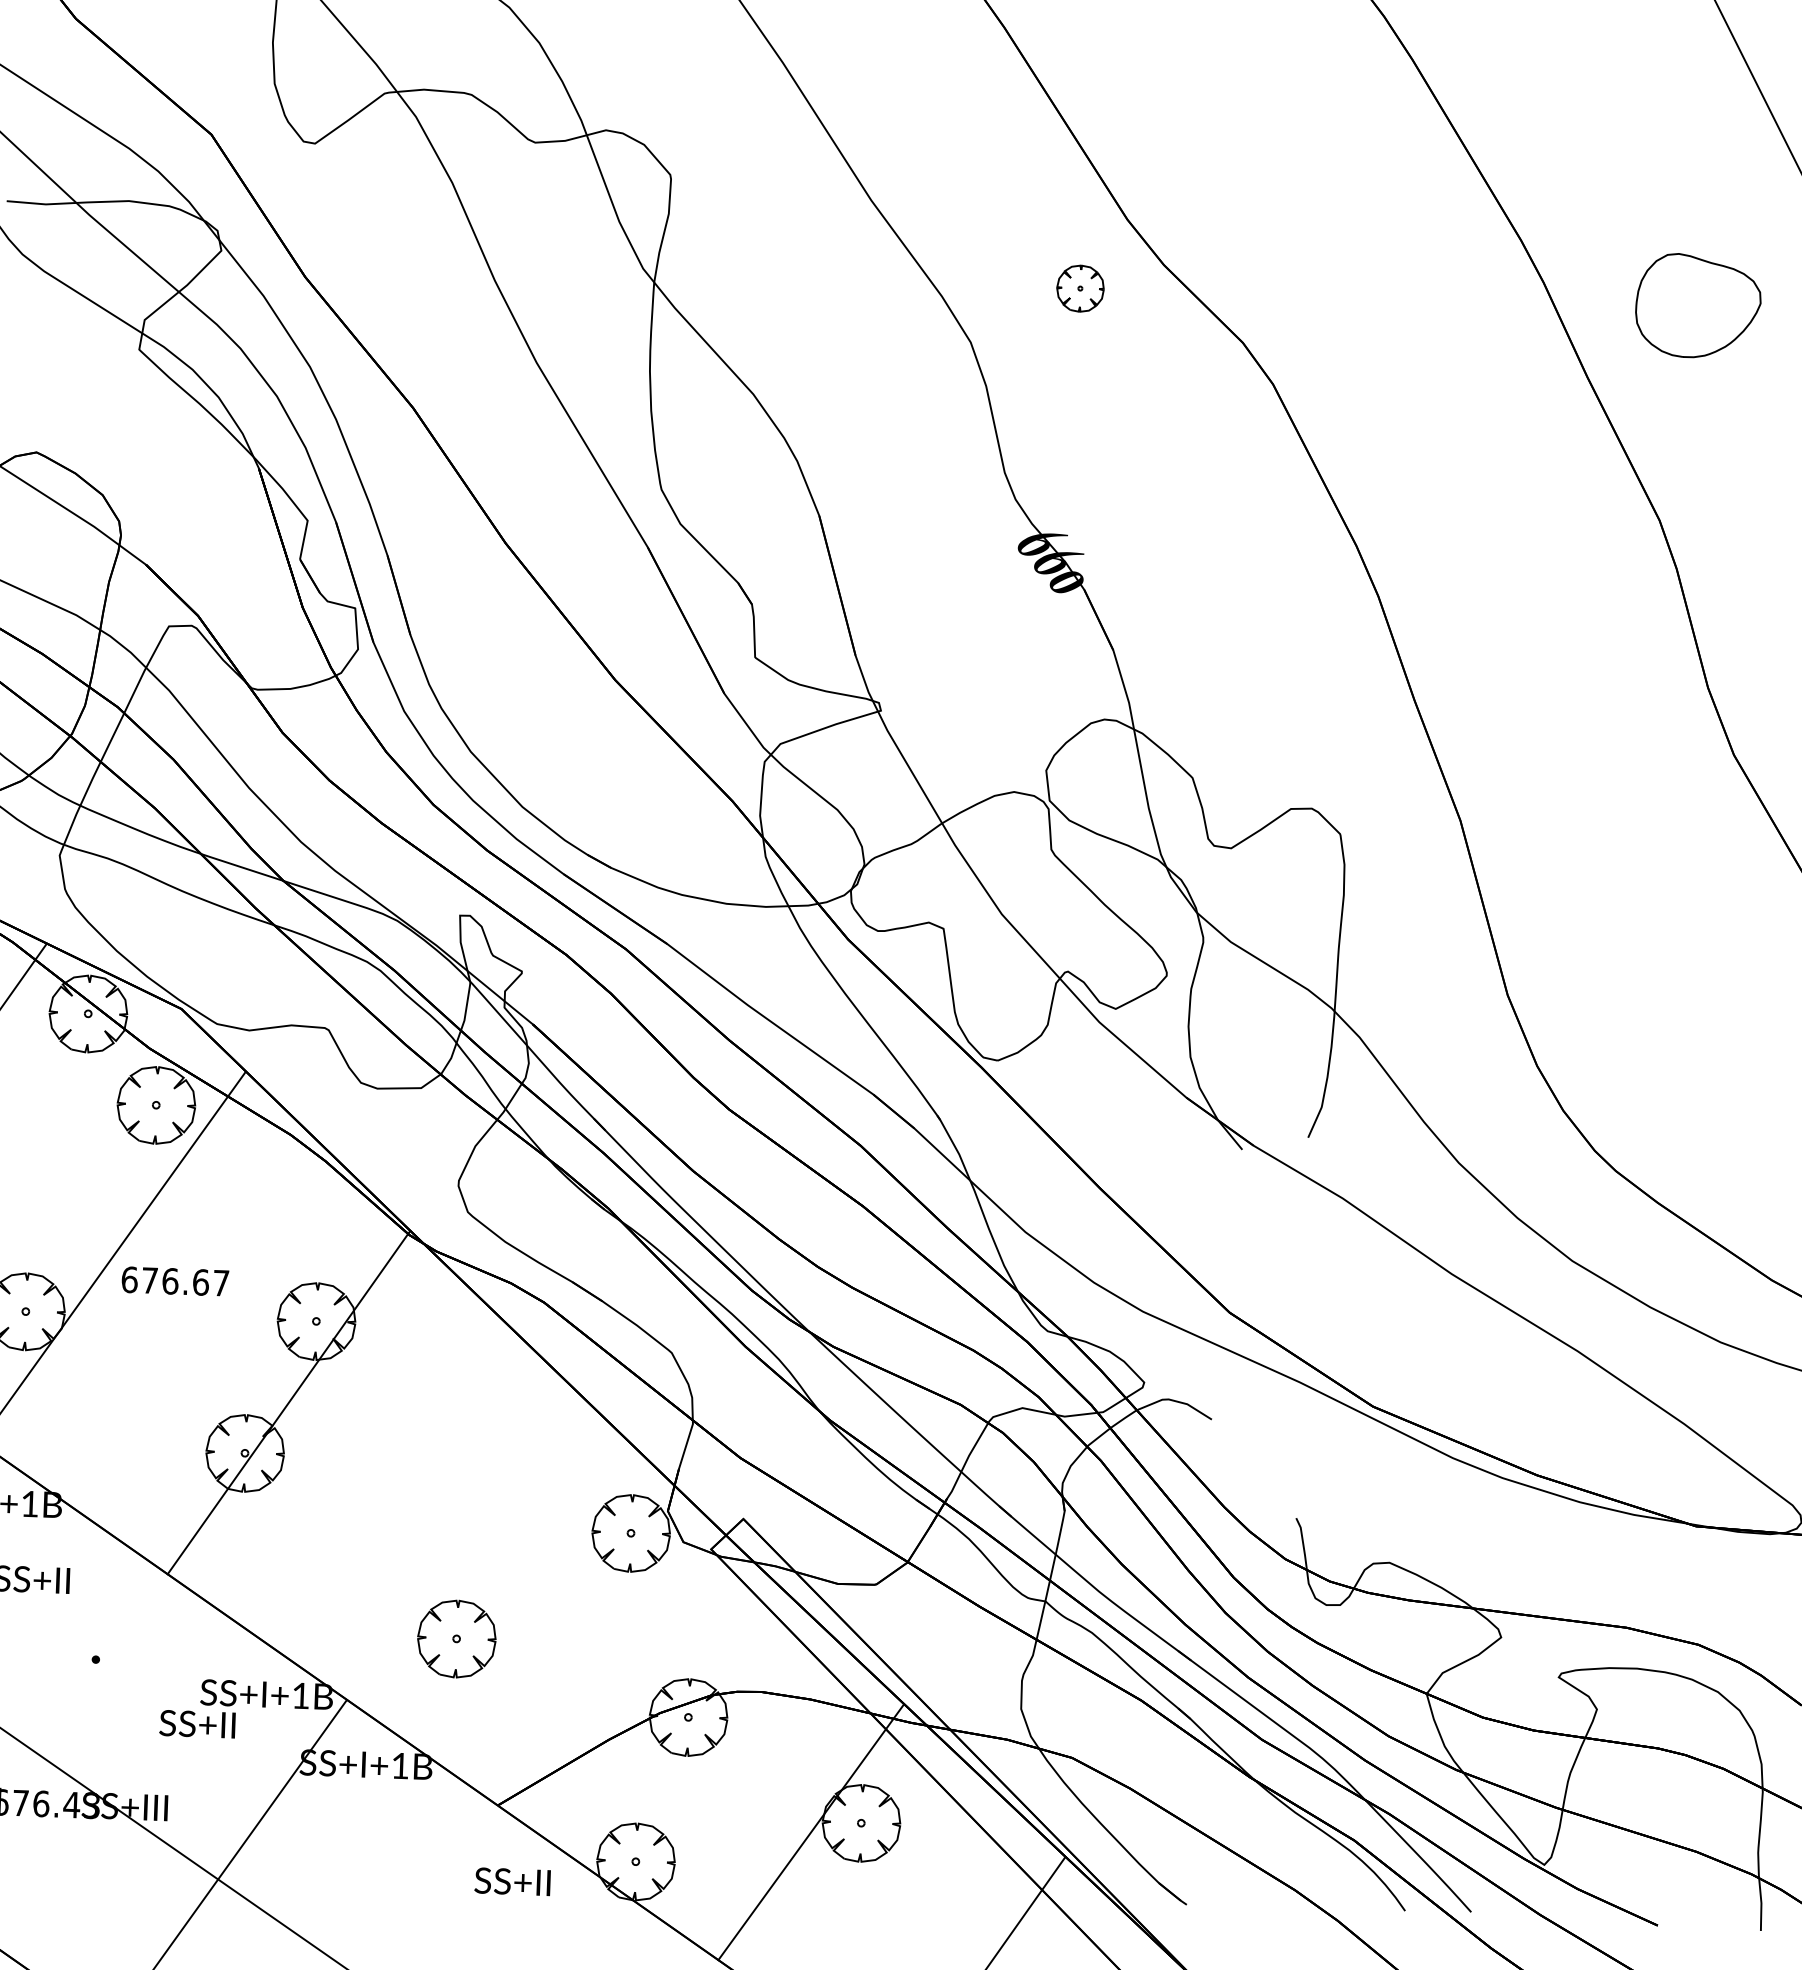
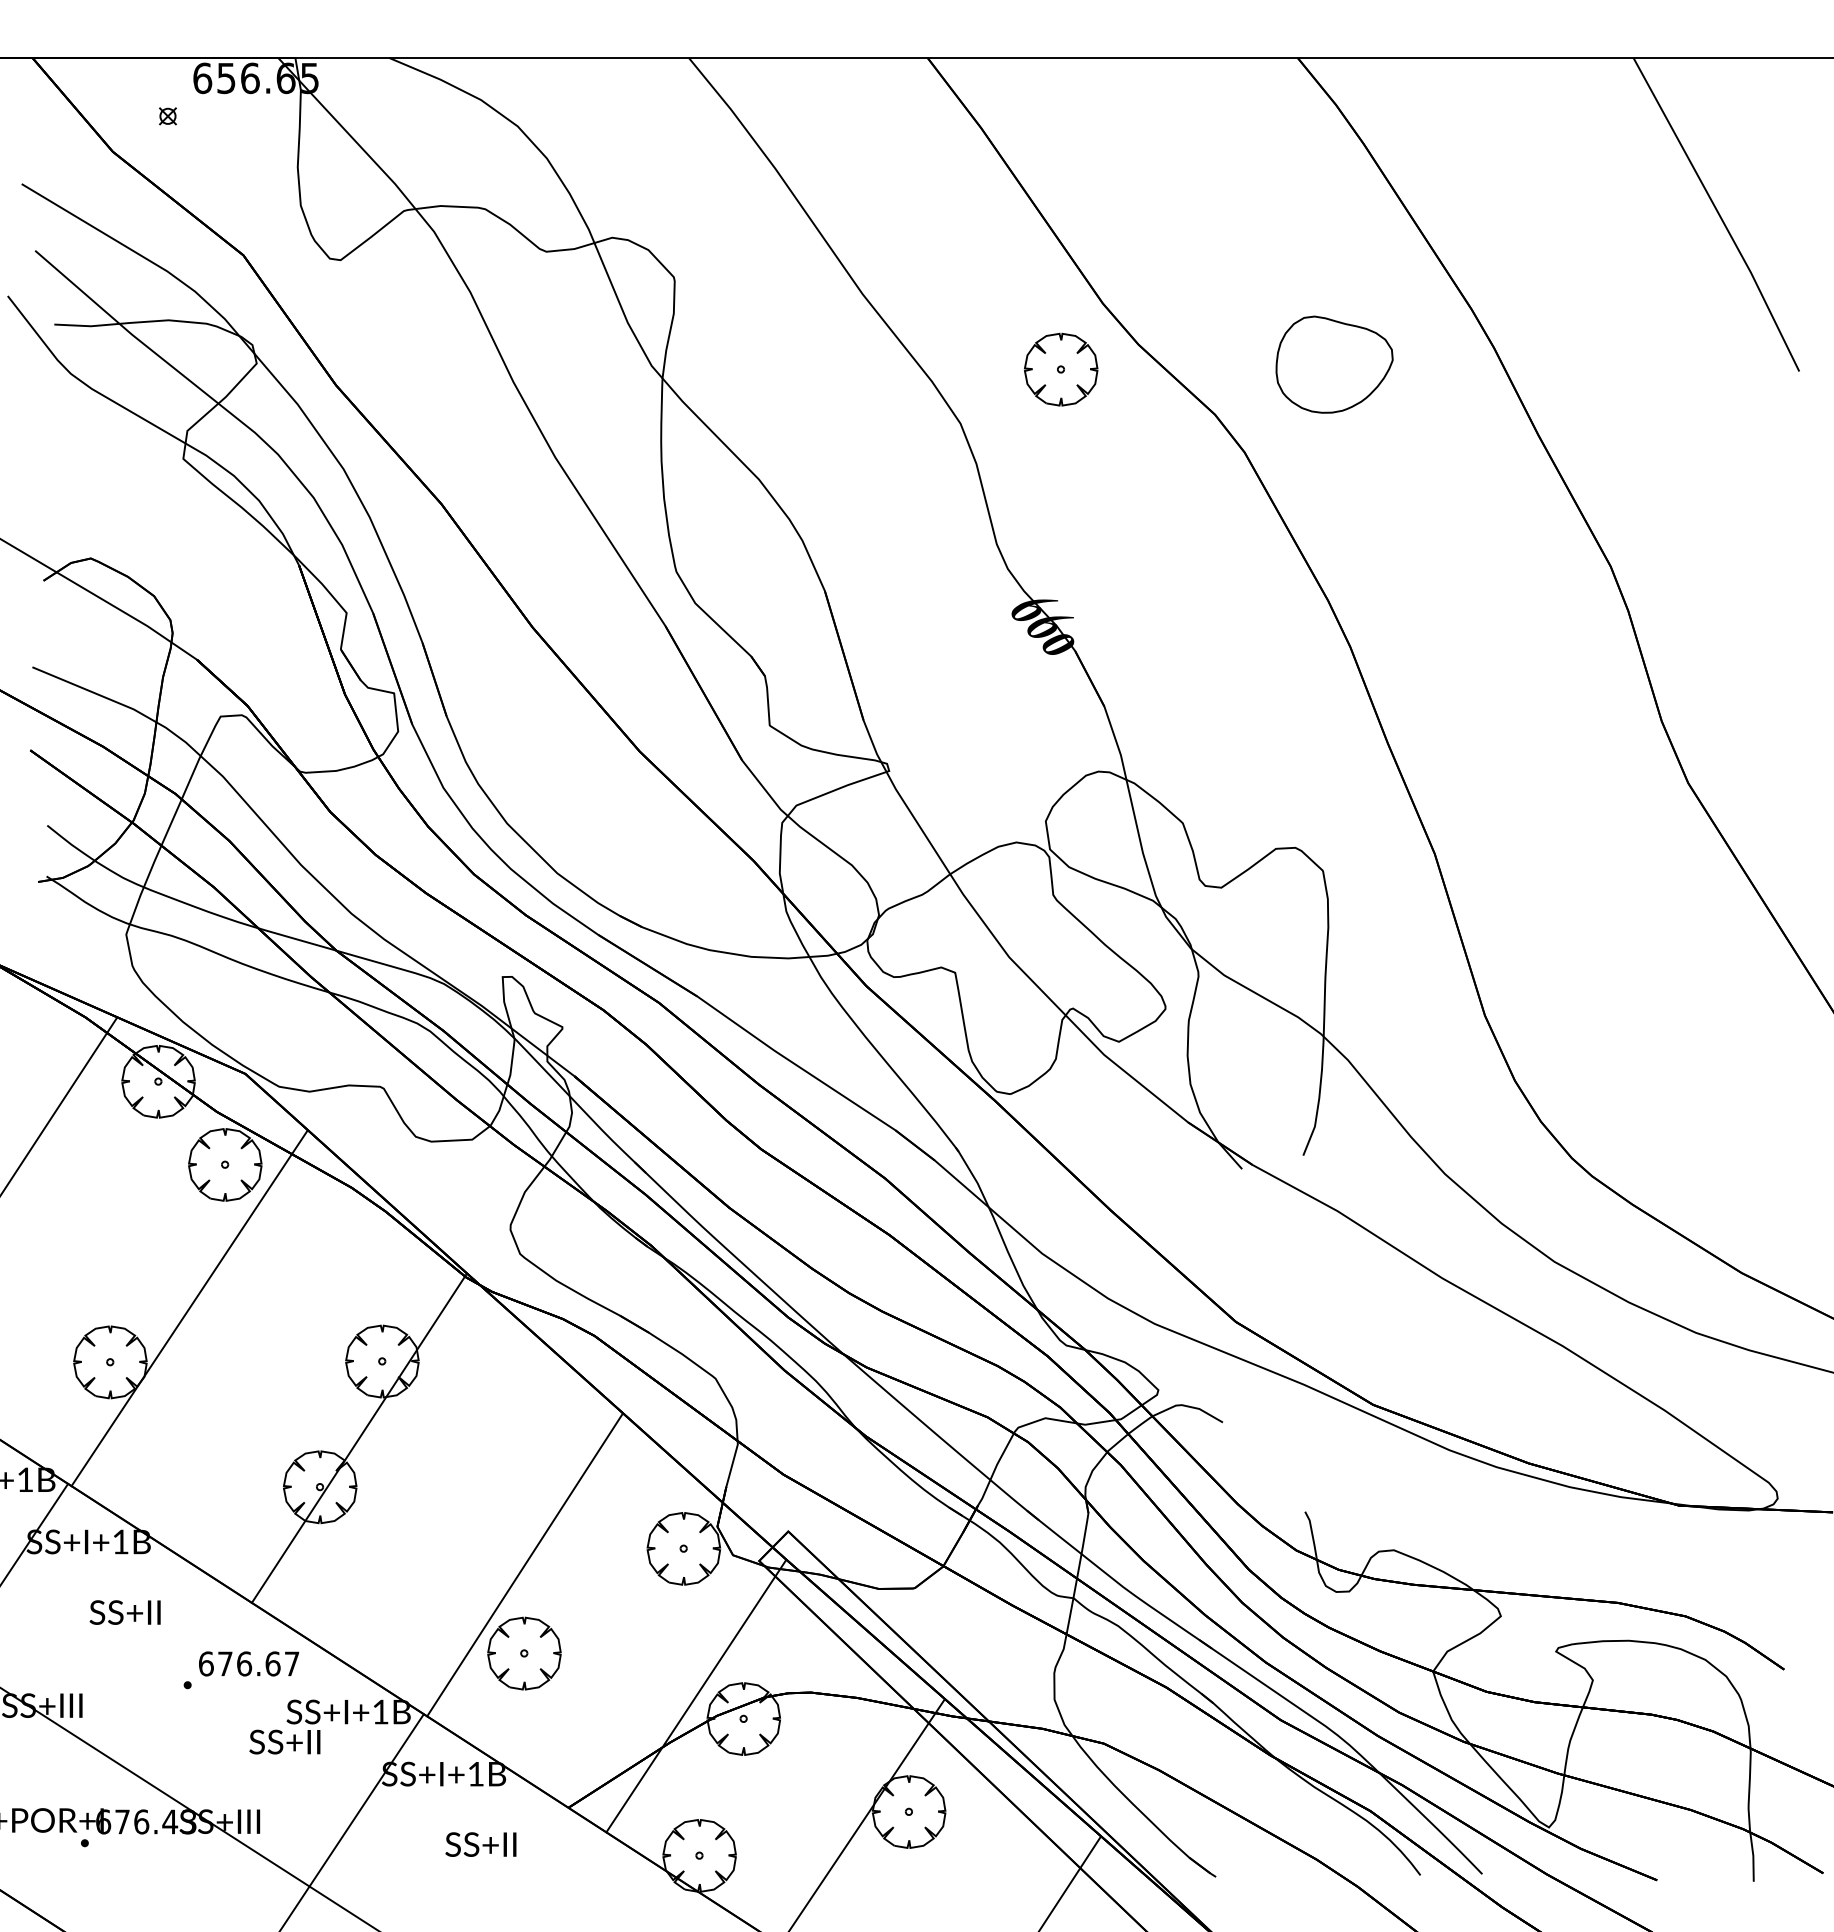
part: (1080, 288) -> (1061, 369), size x1.67
part: (1698, 305) -> (1334, 364), moved
text: (175, 1281) -> (249, 1663), moved
line: (460, 1543) -> (524, 1564), added
line: (638, 1690) -> (696, 1695), added
text: (512, 1881) -> (480, 1844), moved

